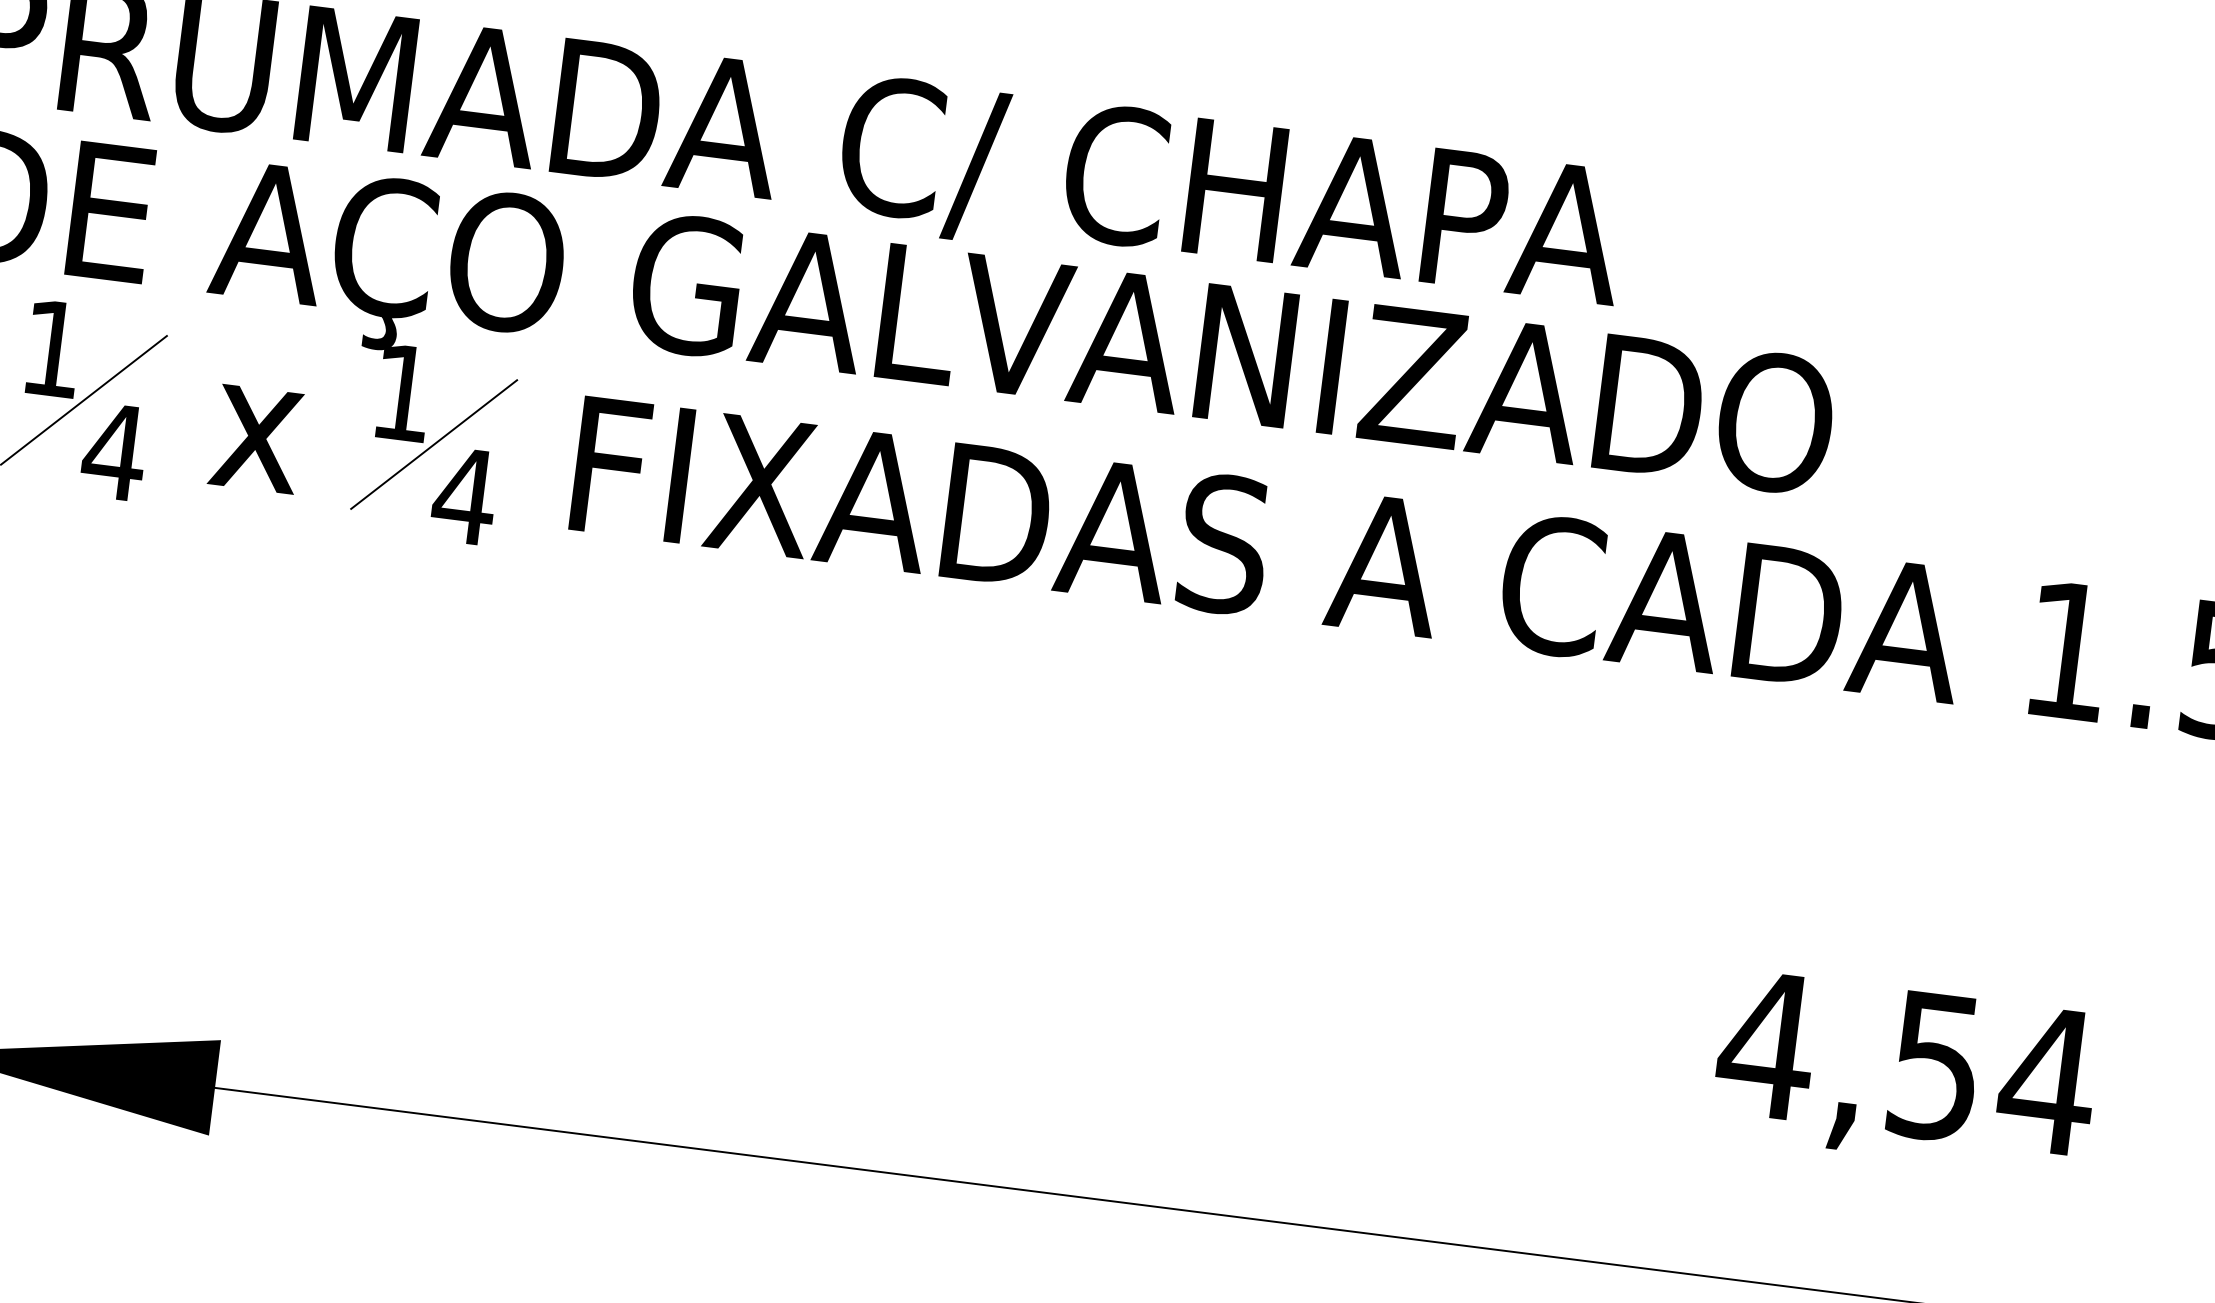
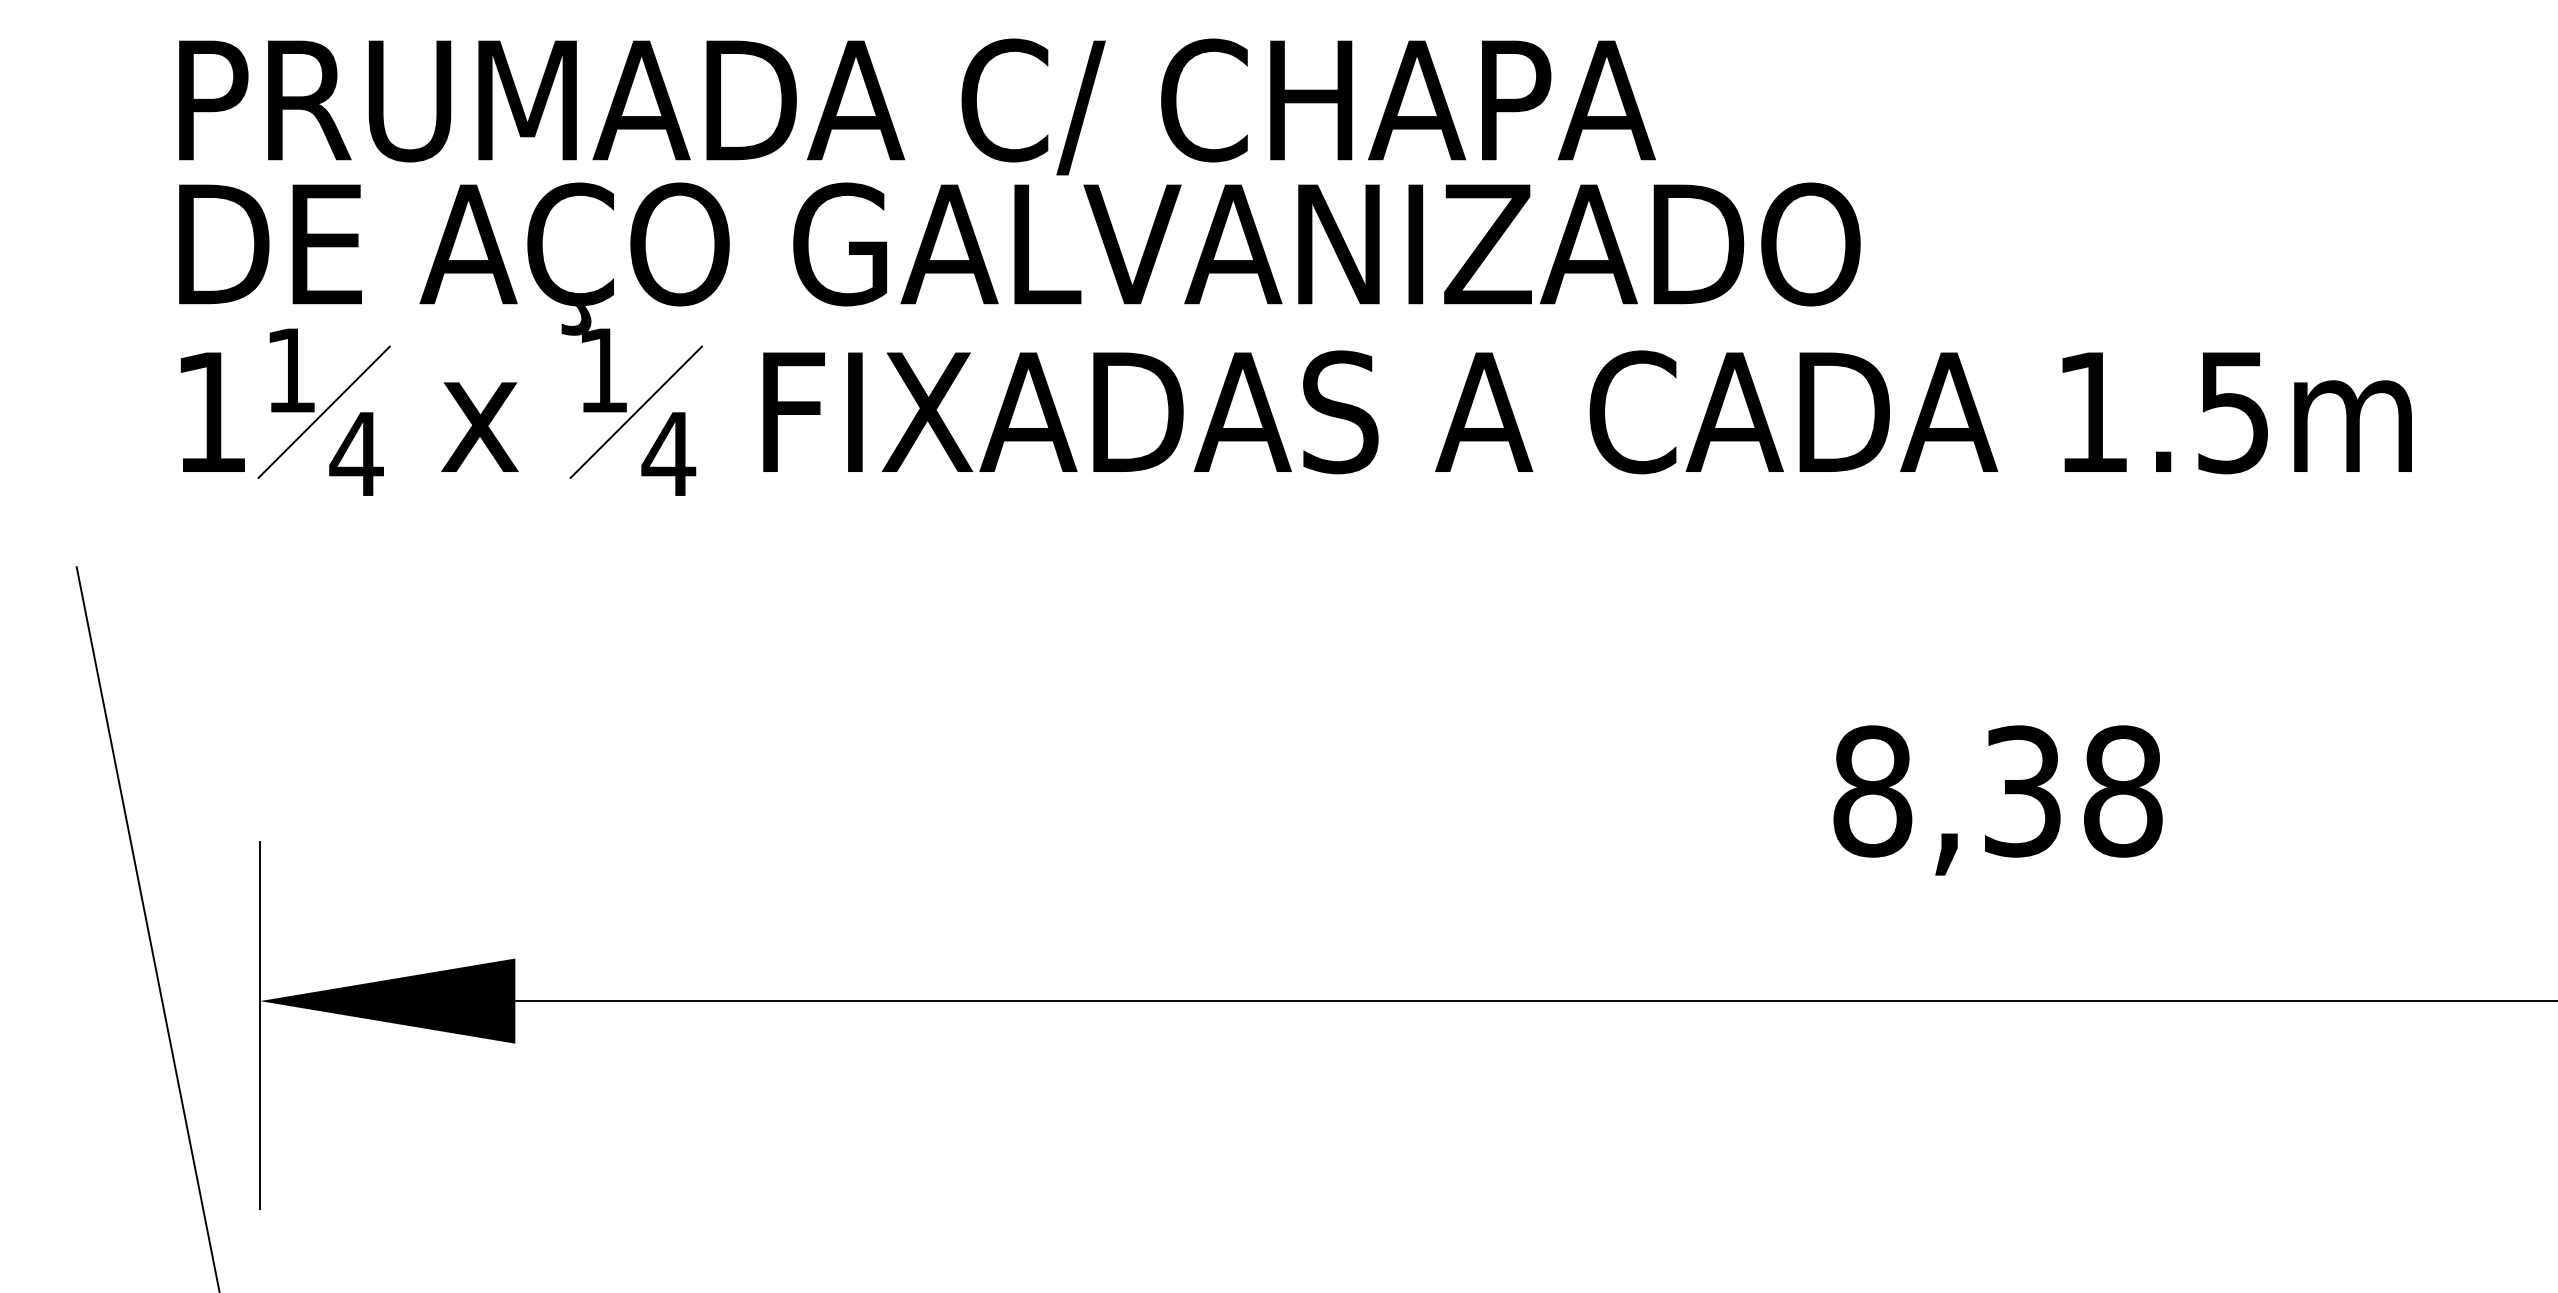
text: (1907, 1062) -> (1997, 791), 4,54 -> 8,38

